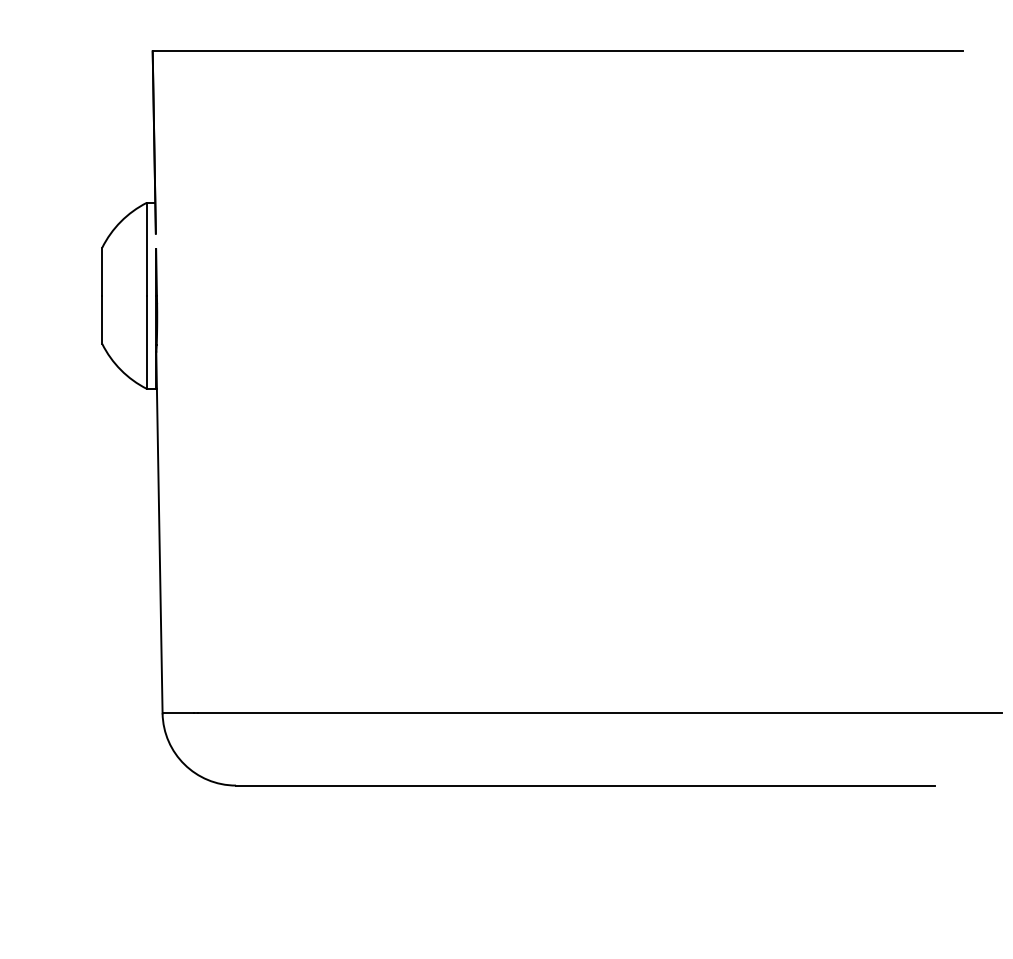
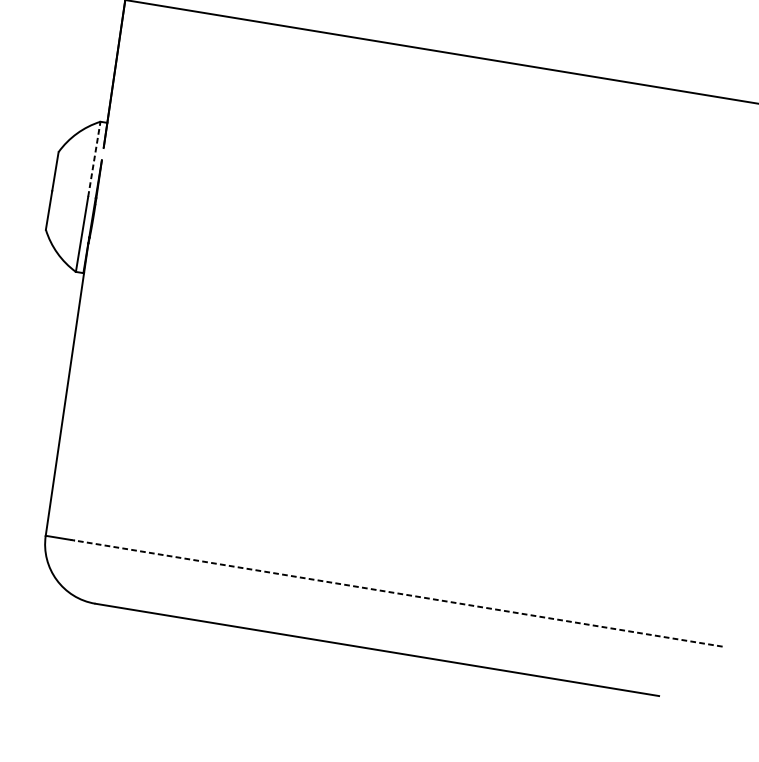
line: (146, 249) -> (94, 159), solid -> dashed
line: (599, 713) -> (398, 593), solid -> dashed

